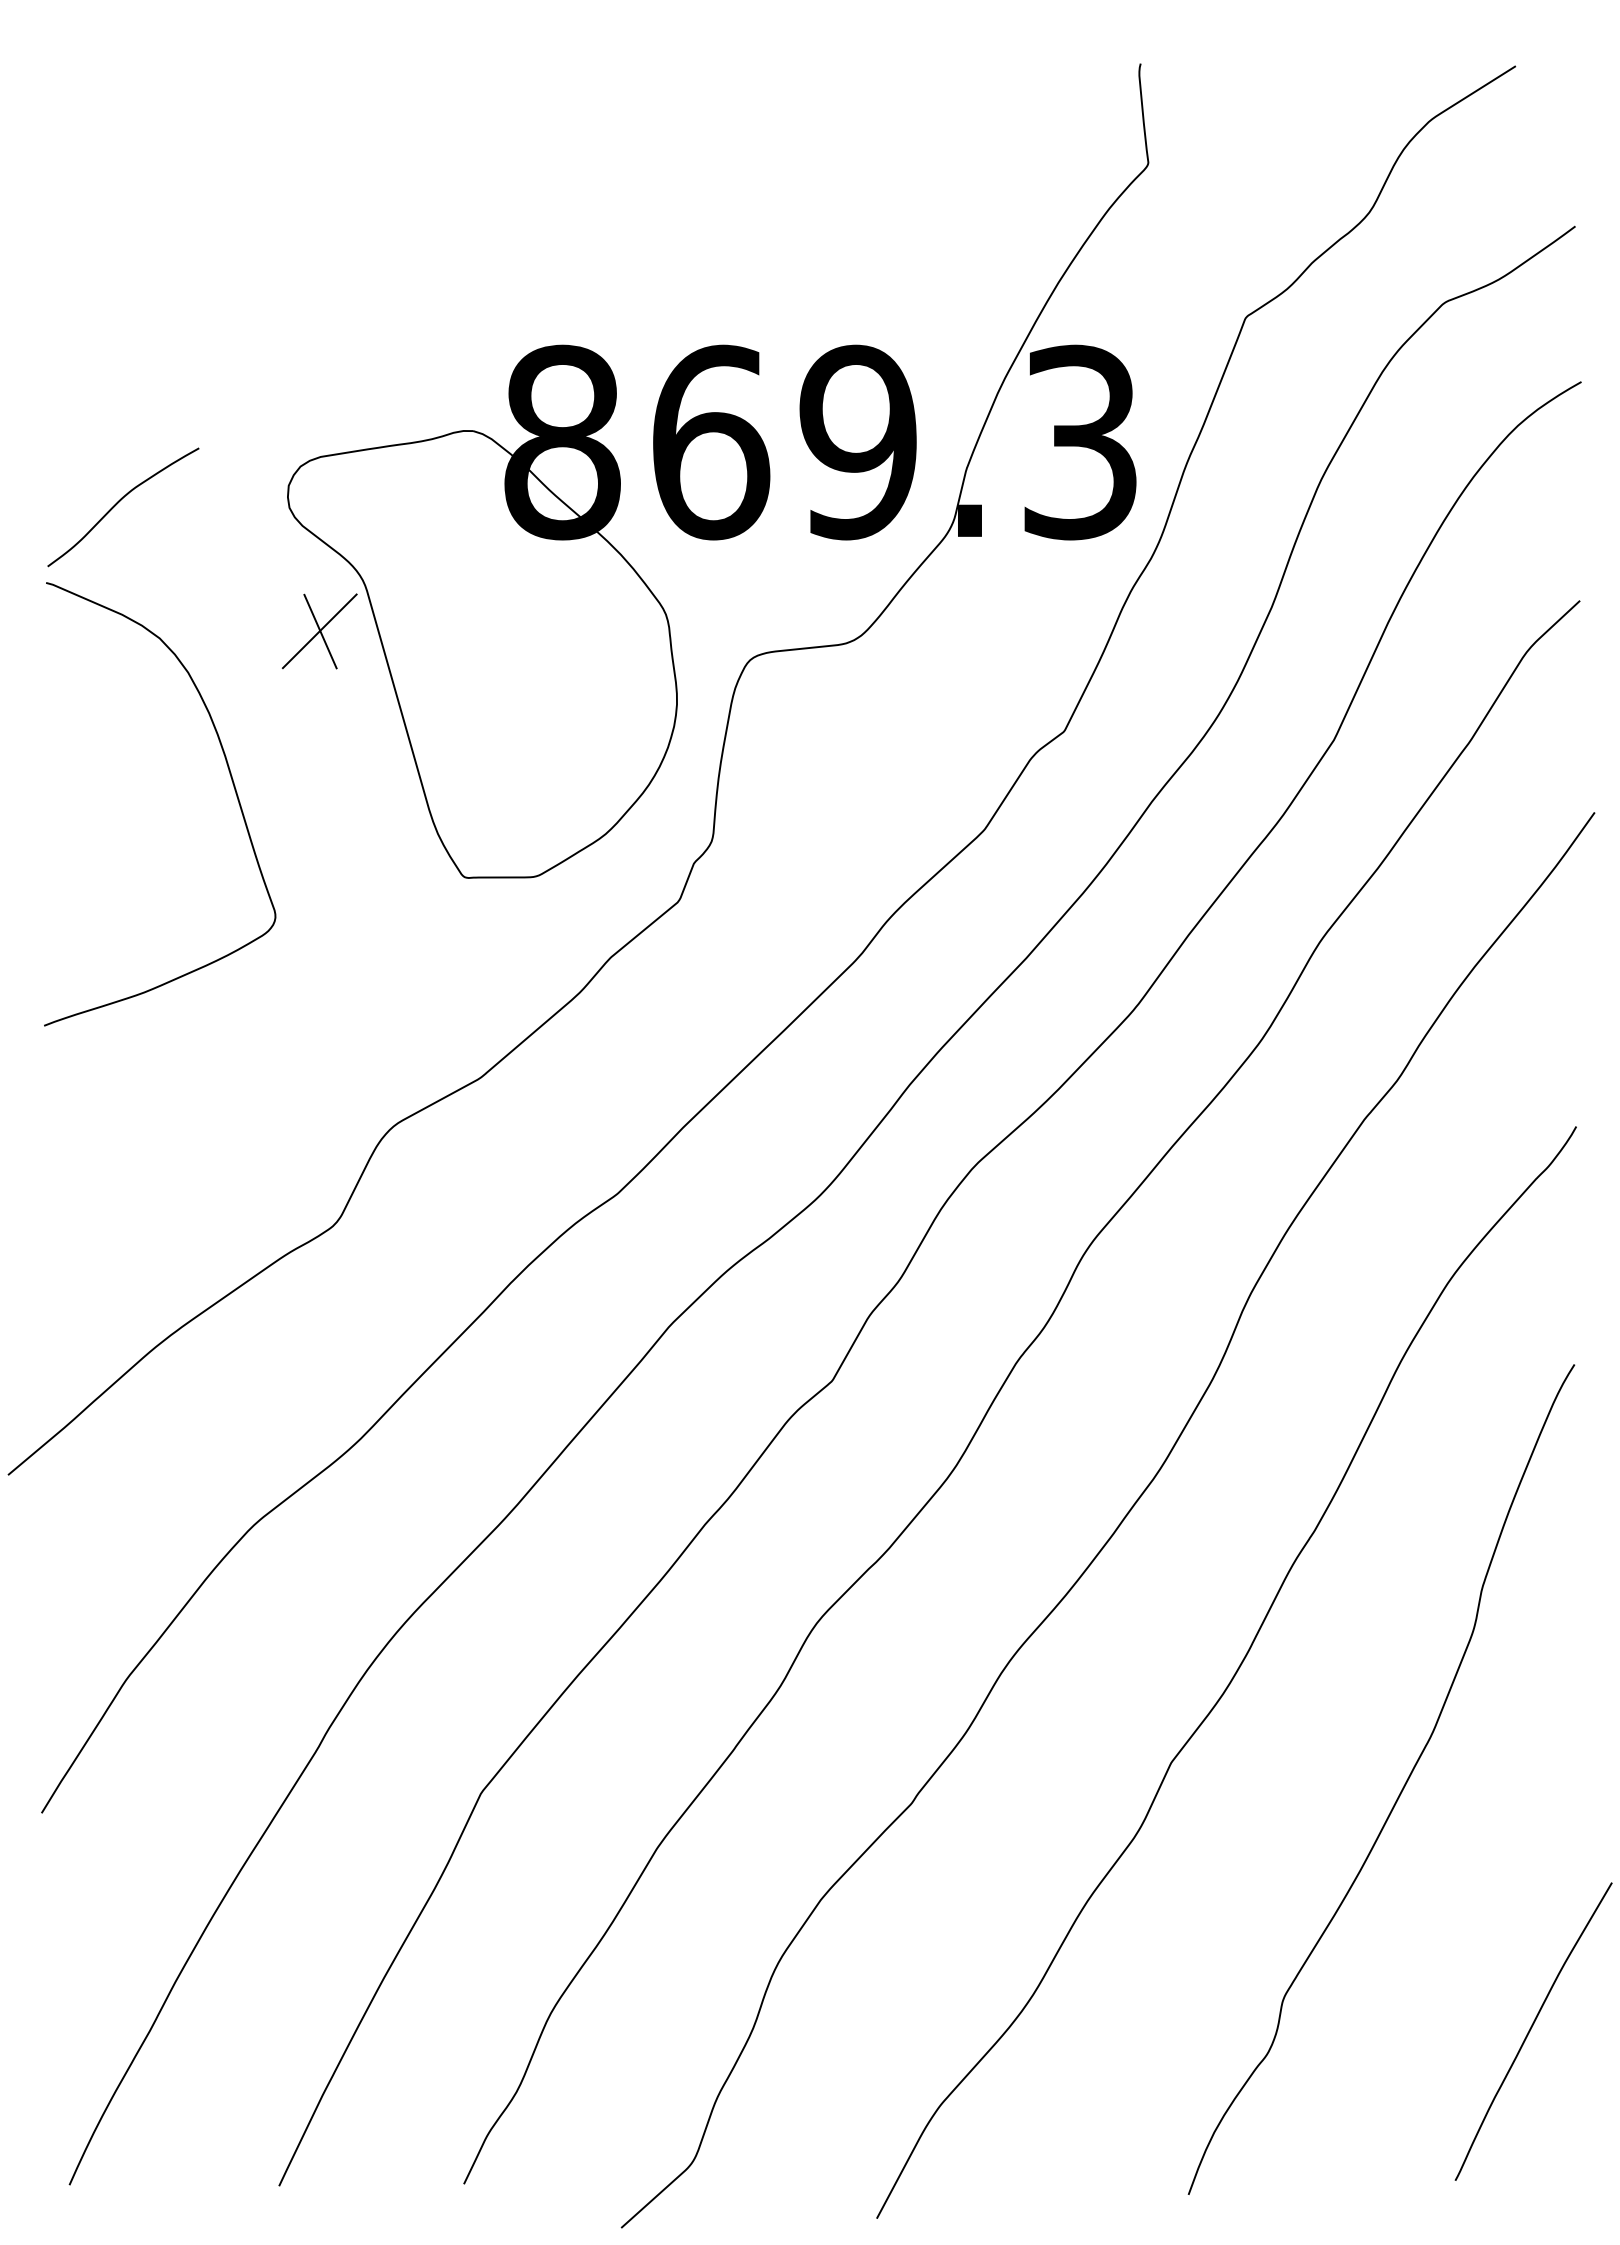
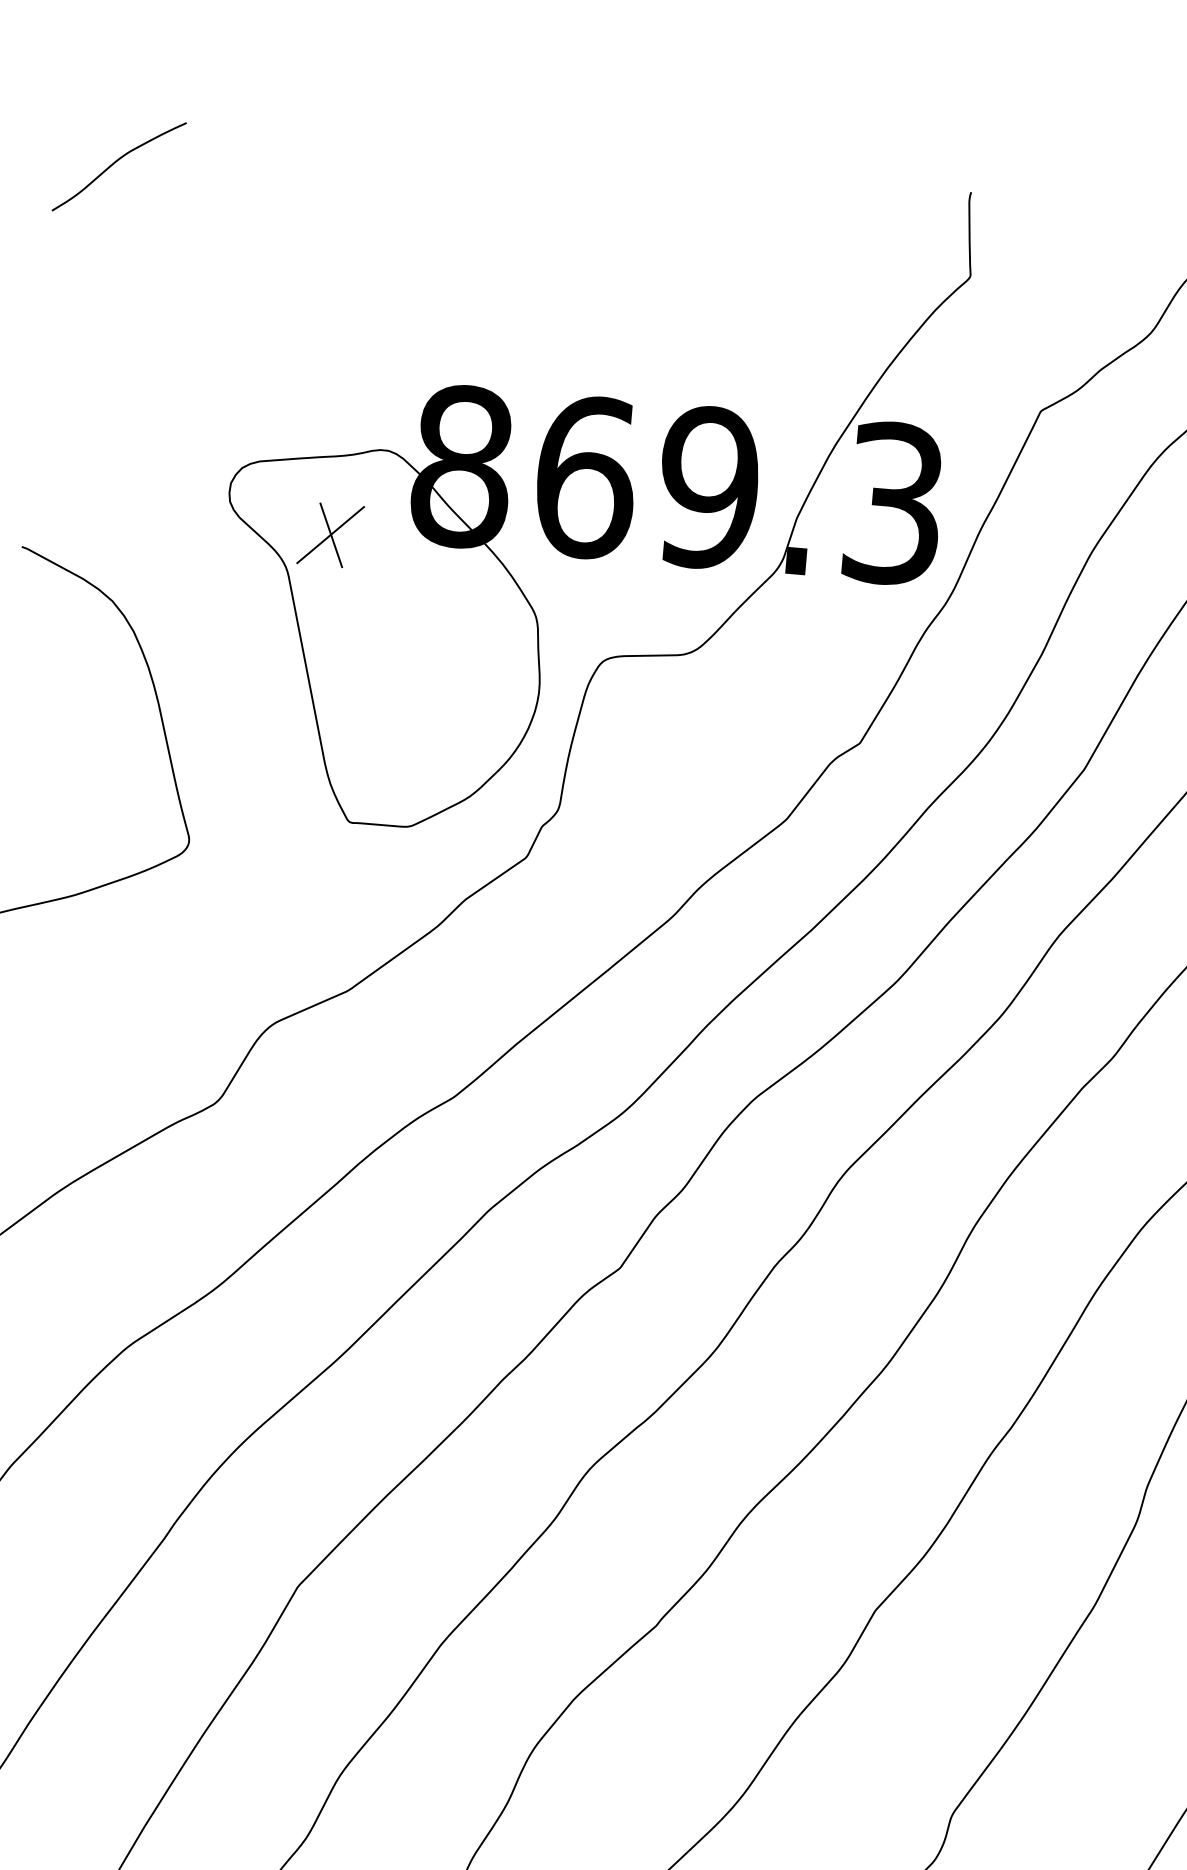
curve: (119, 502) -> (116, 162), moved
part: (319, 631) -> (330, 535), moved

